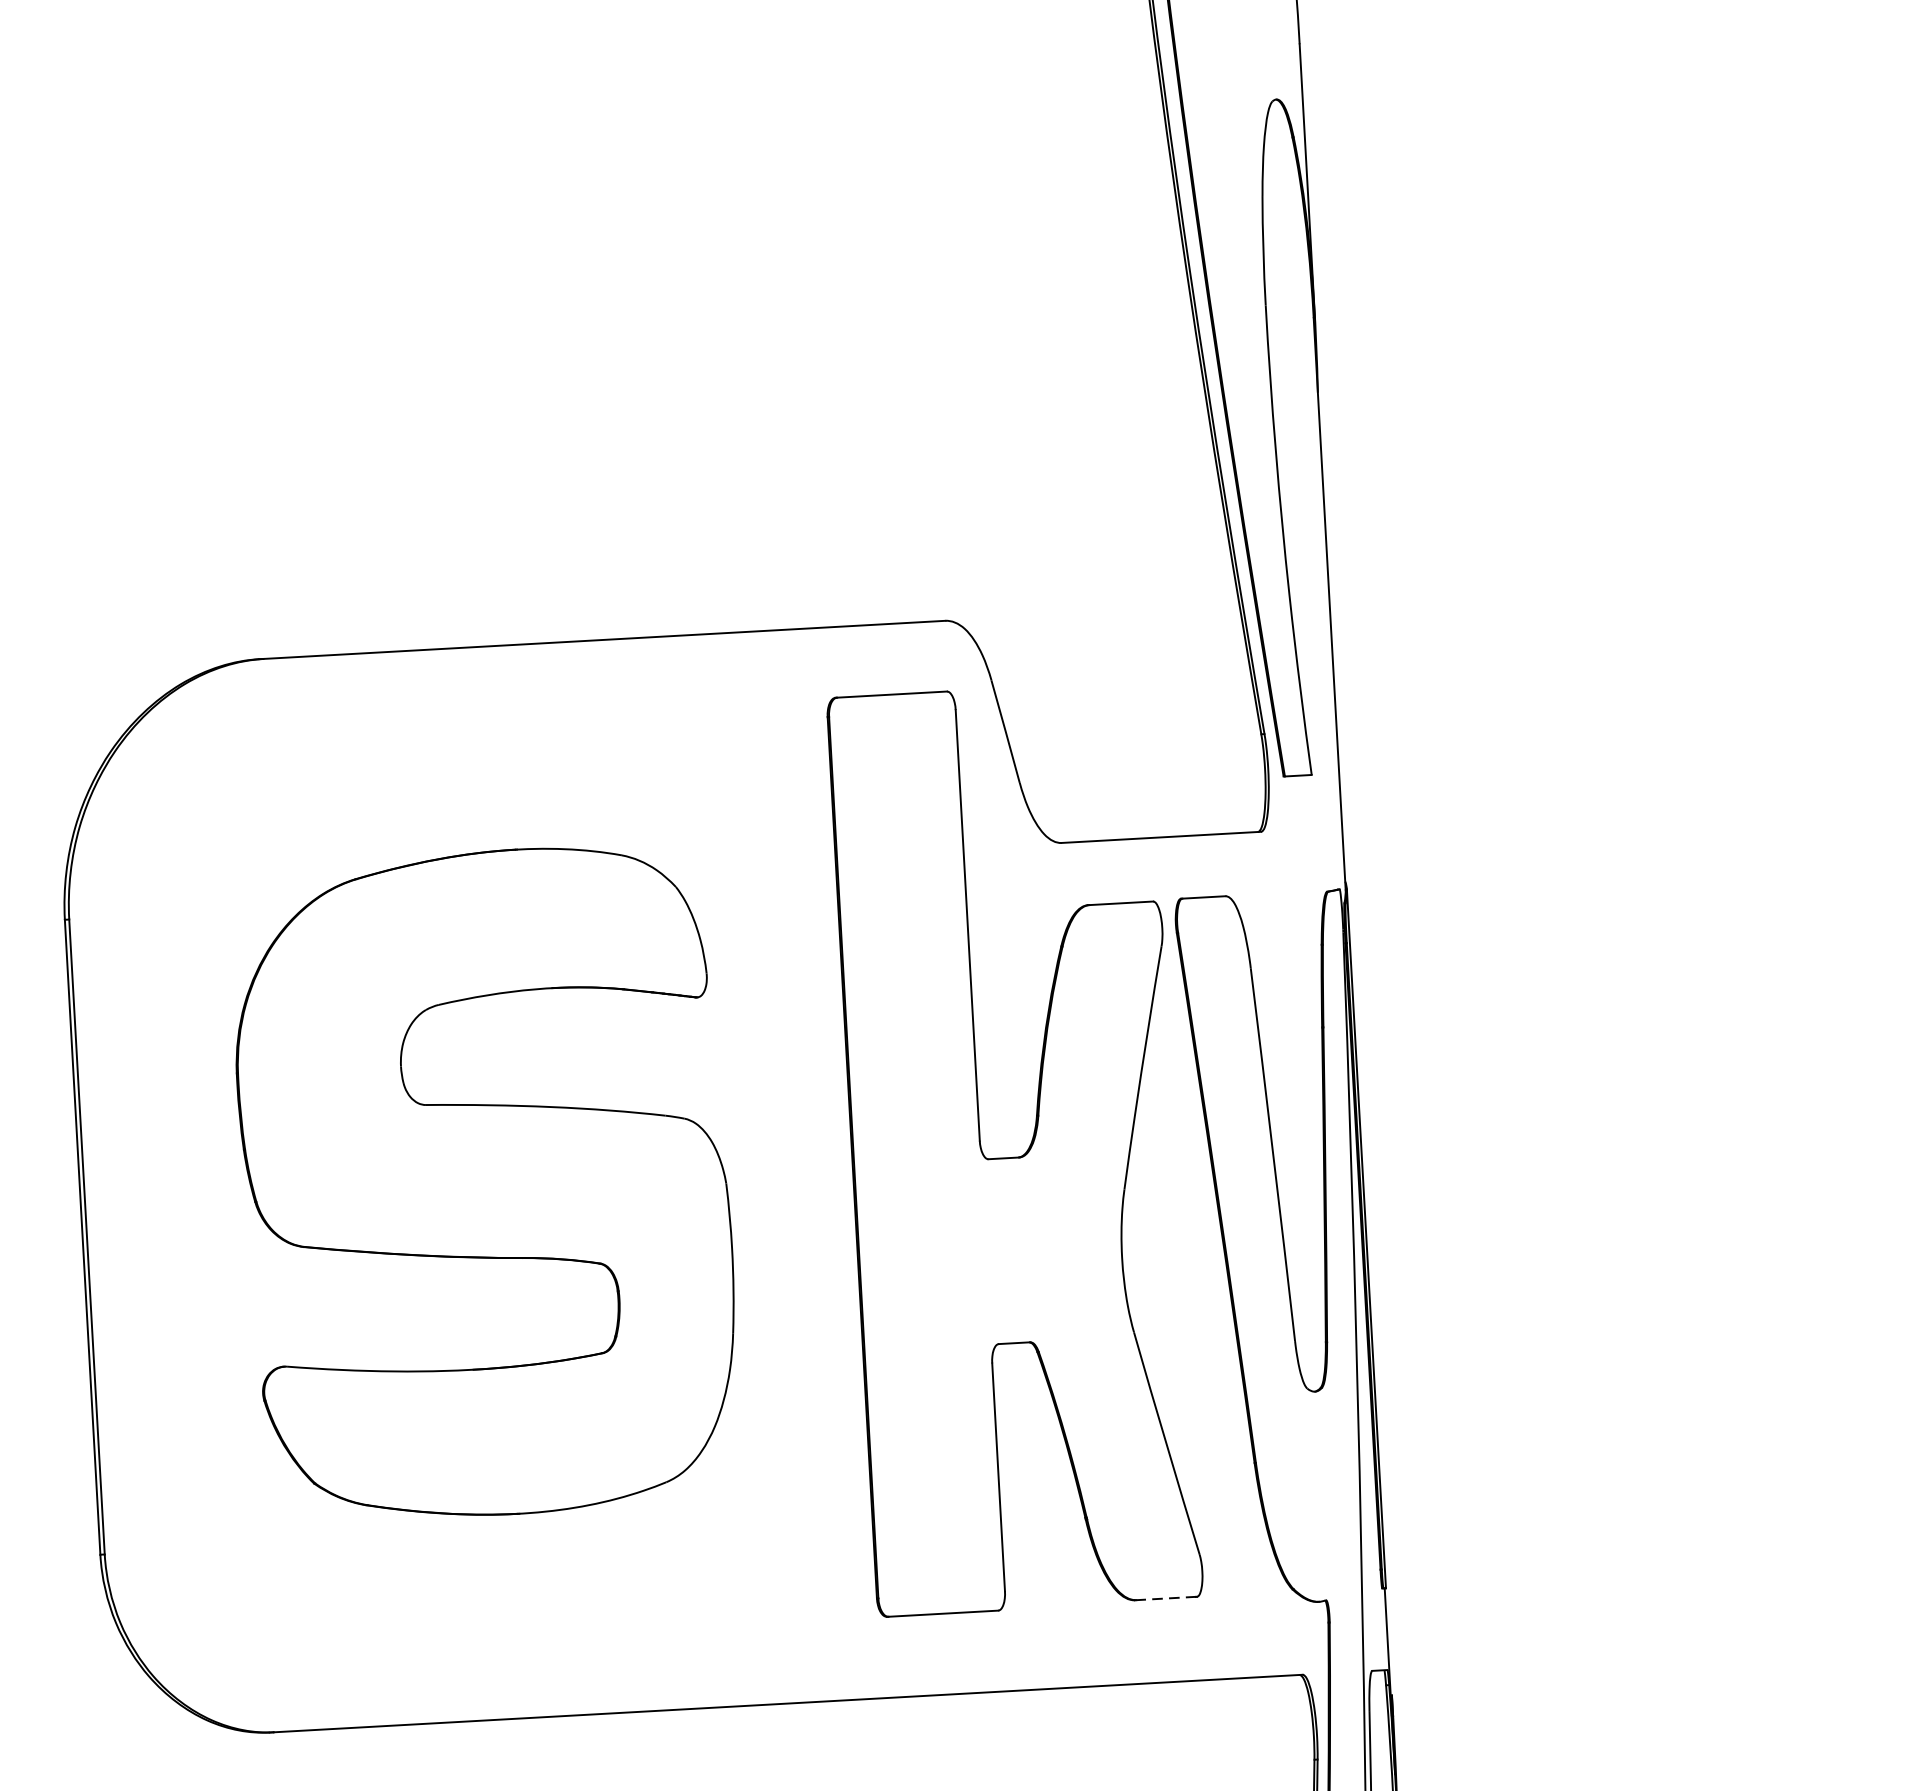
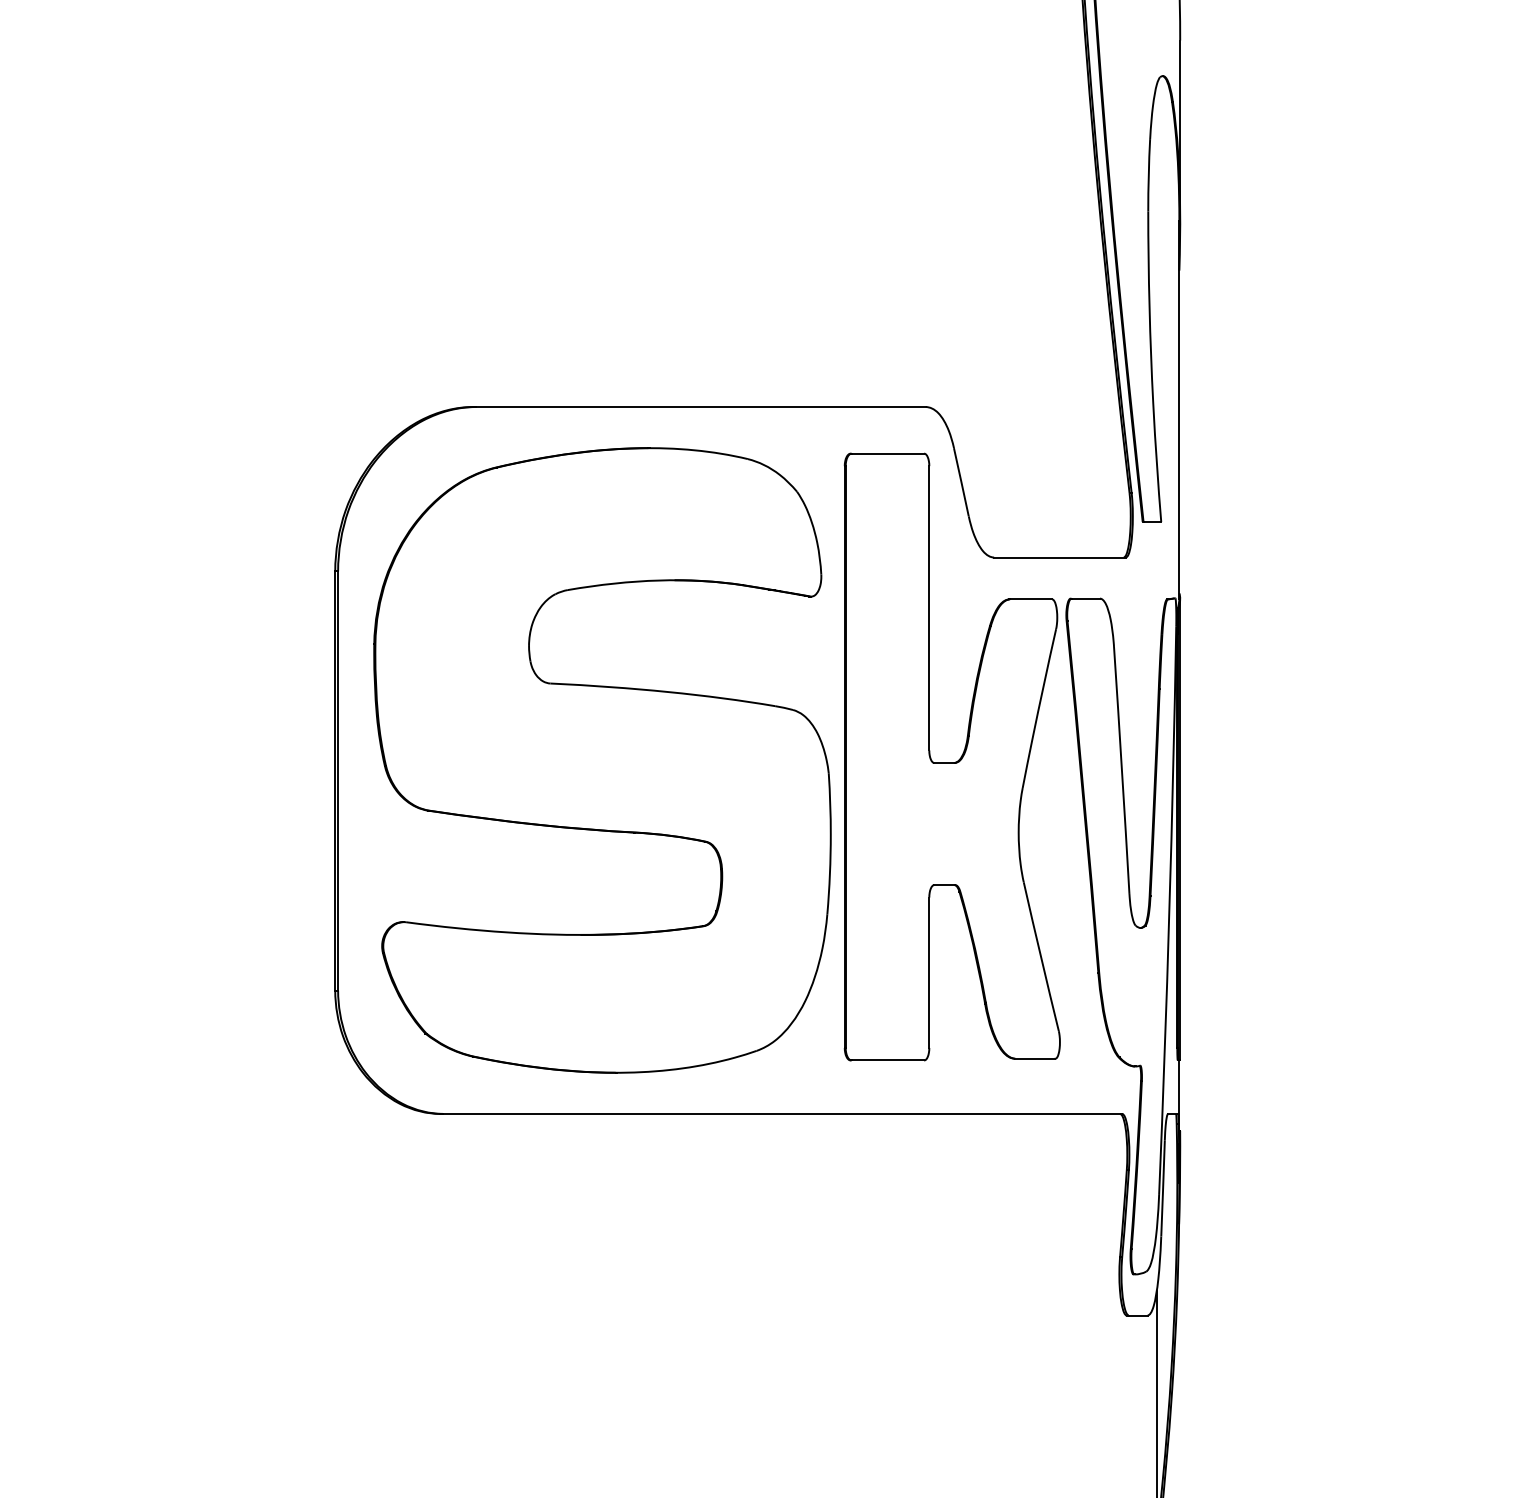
part: (485, 1183) -> (602, 760), size x1.43
line: (1166, 1598) -> (1035, 1058), dashed -> solid

